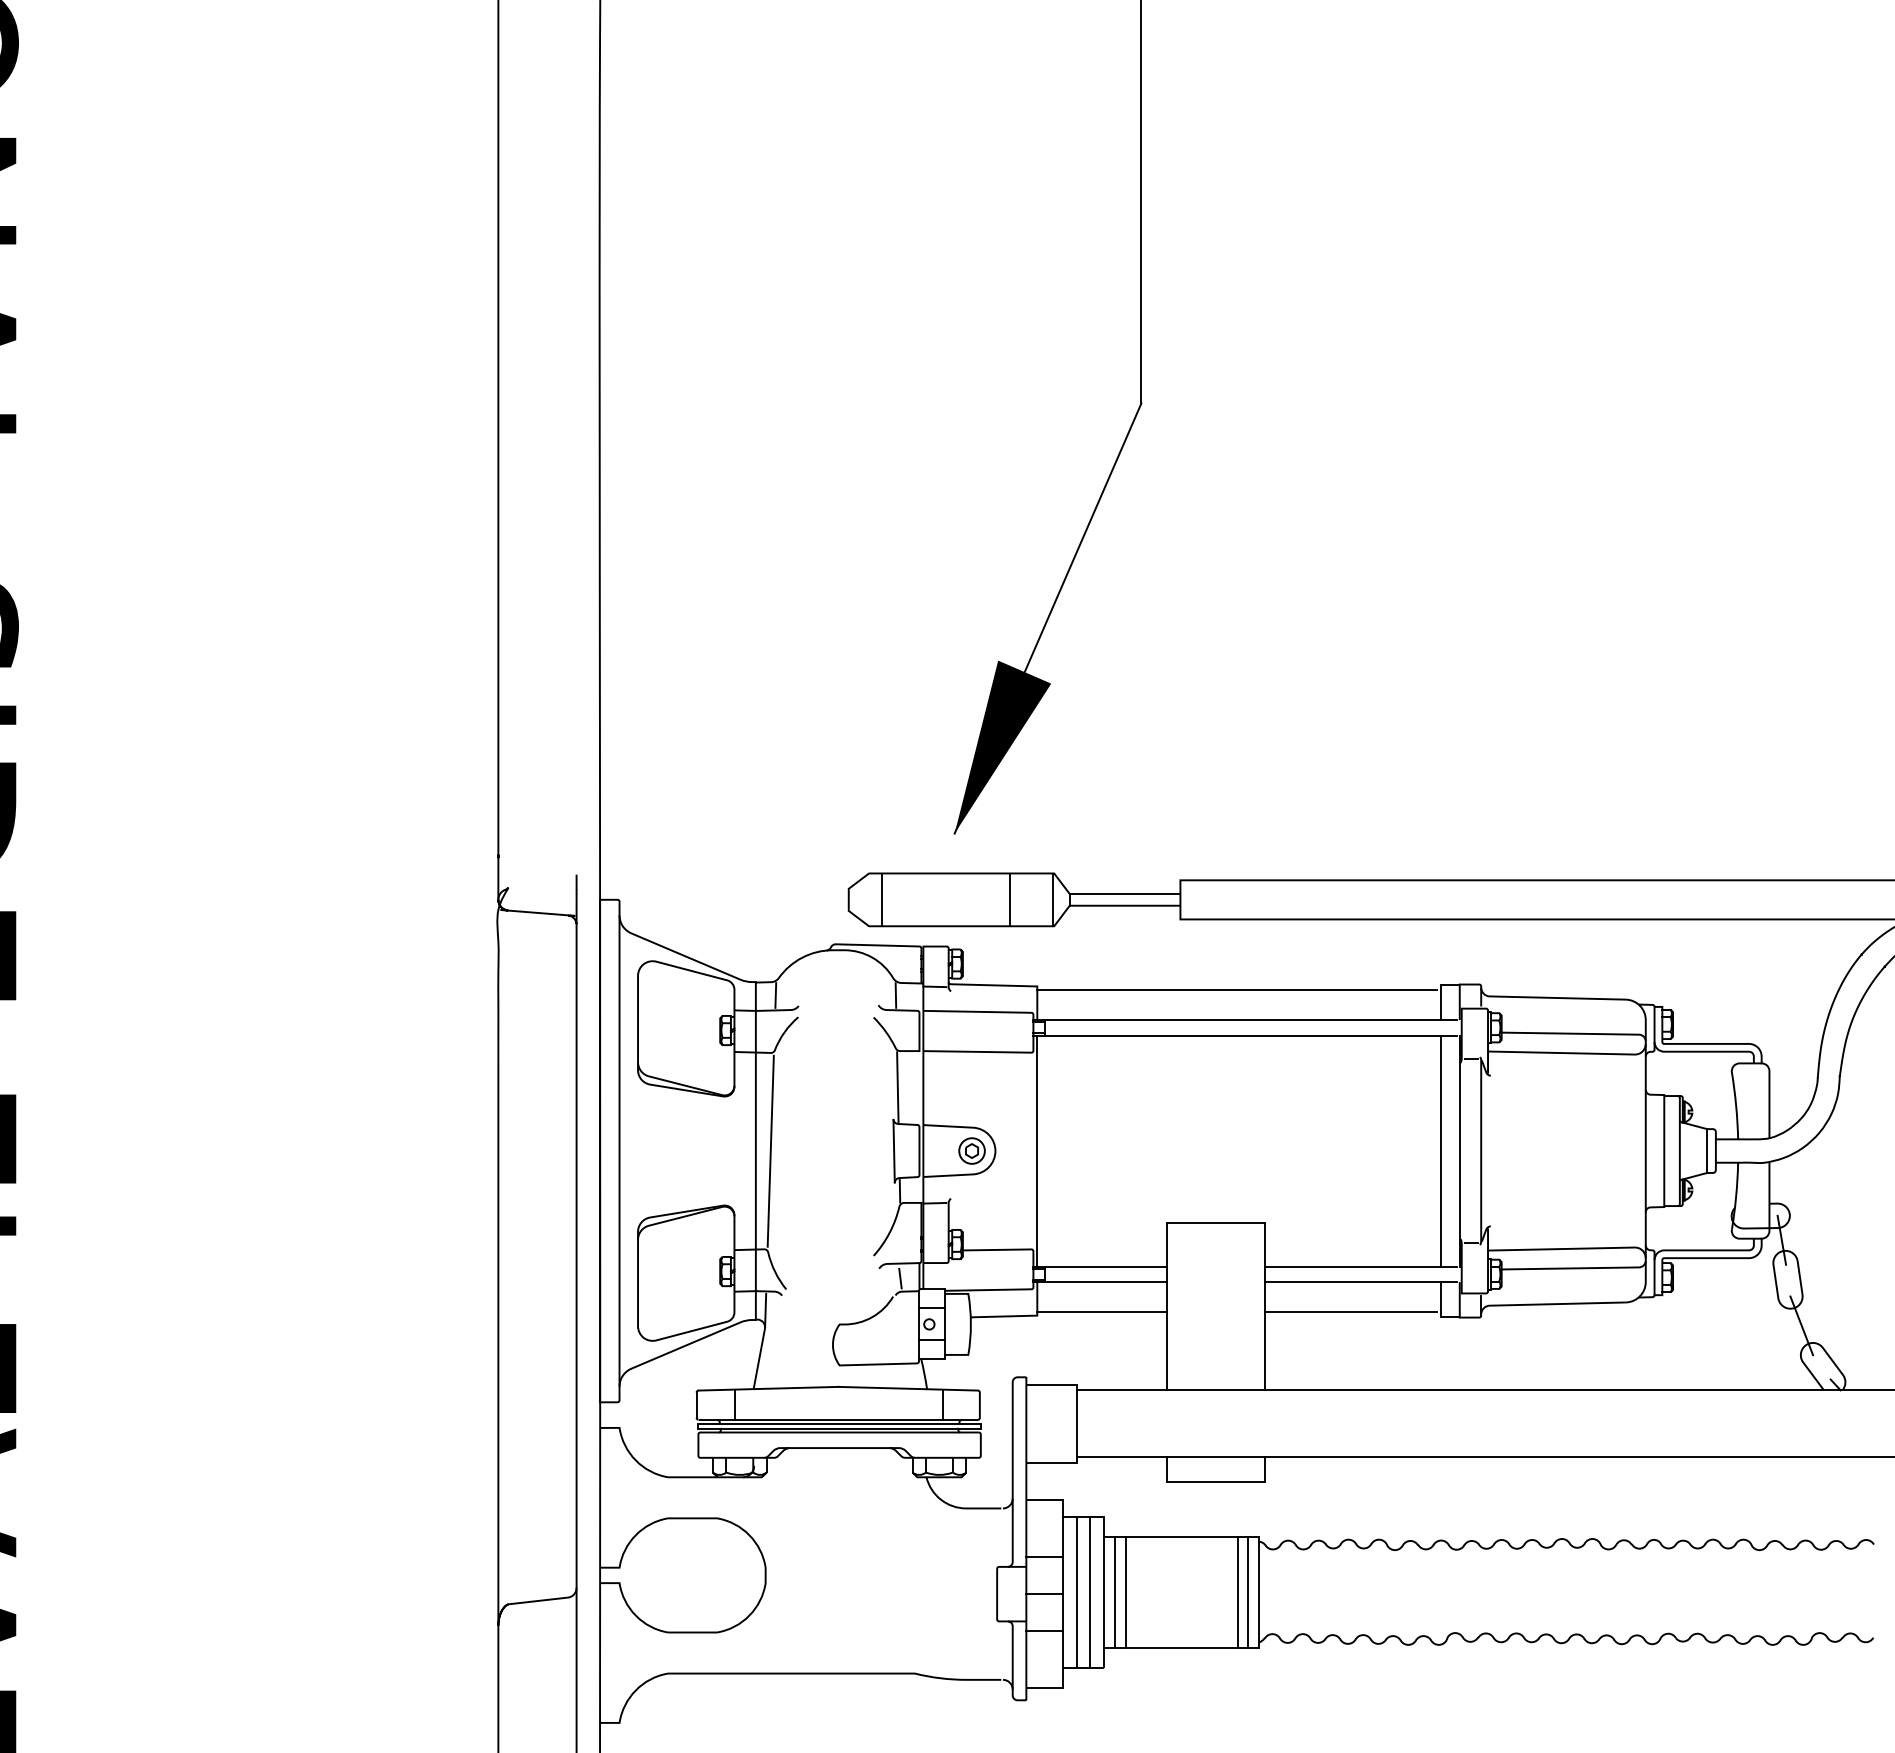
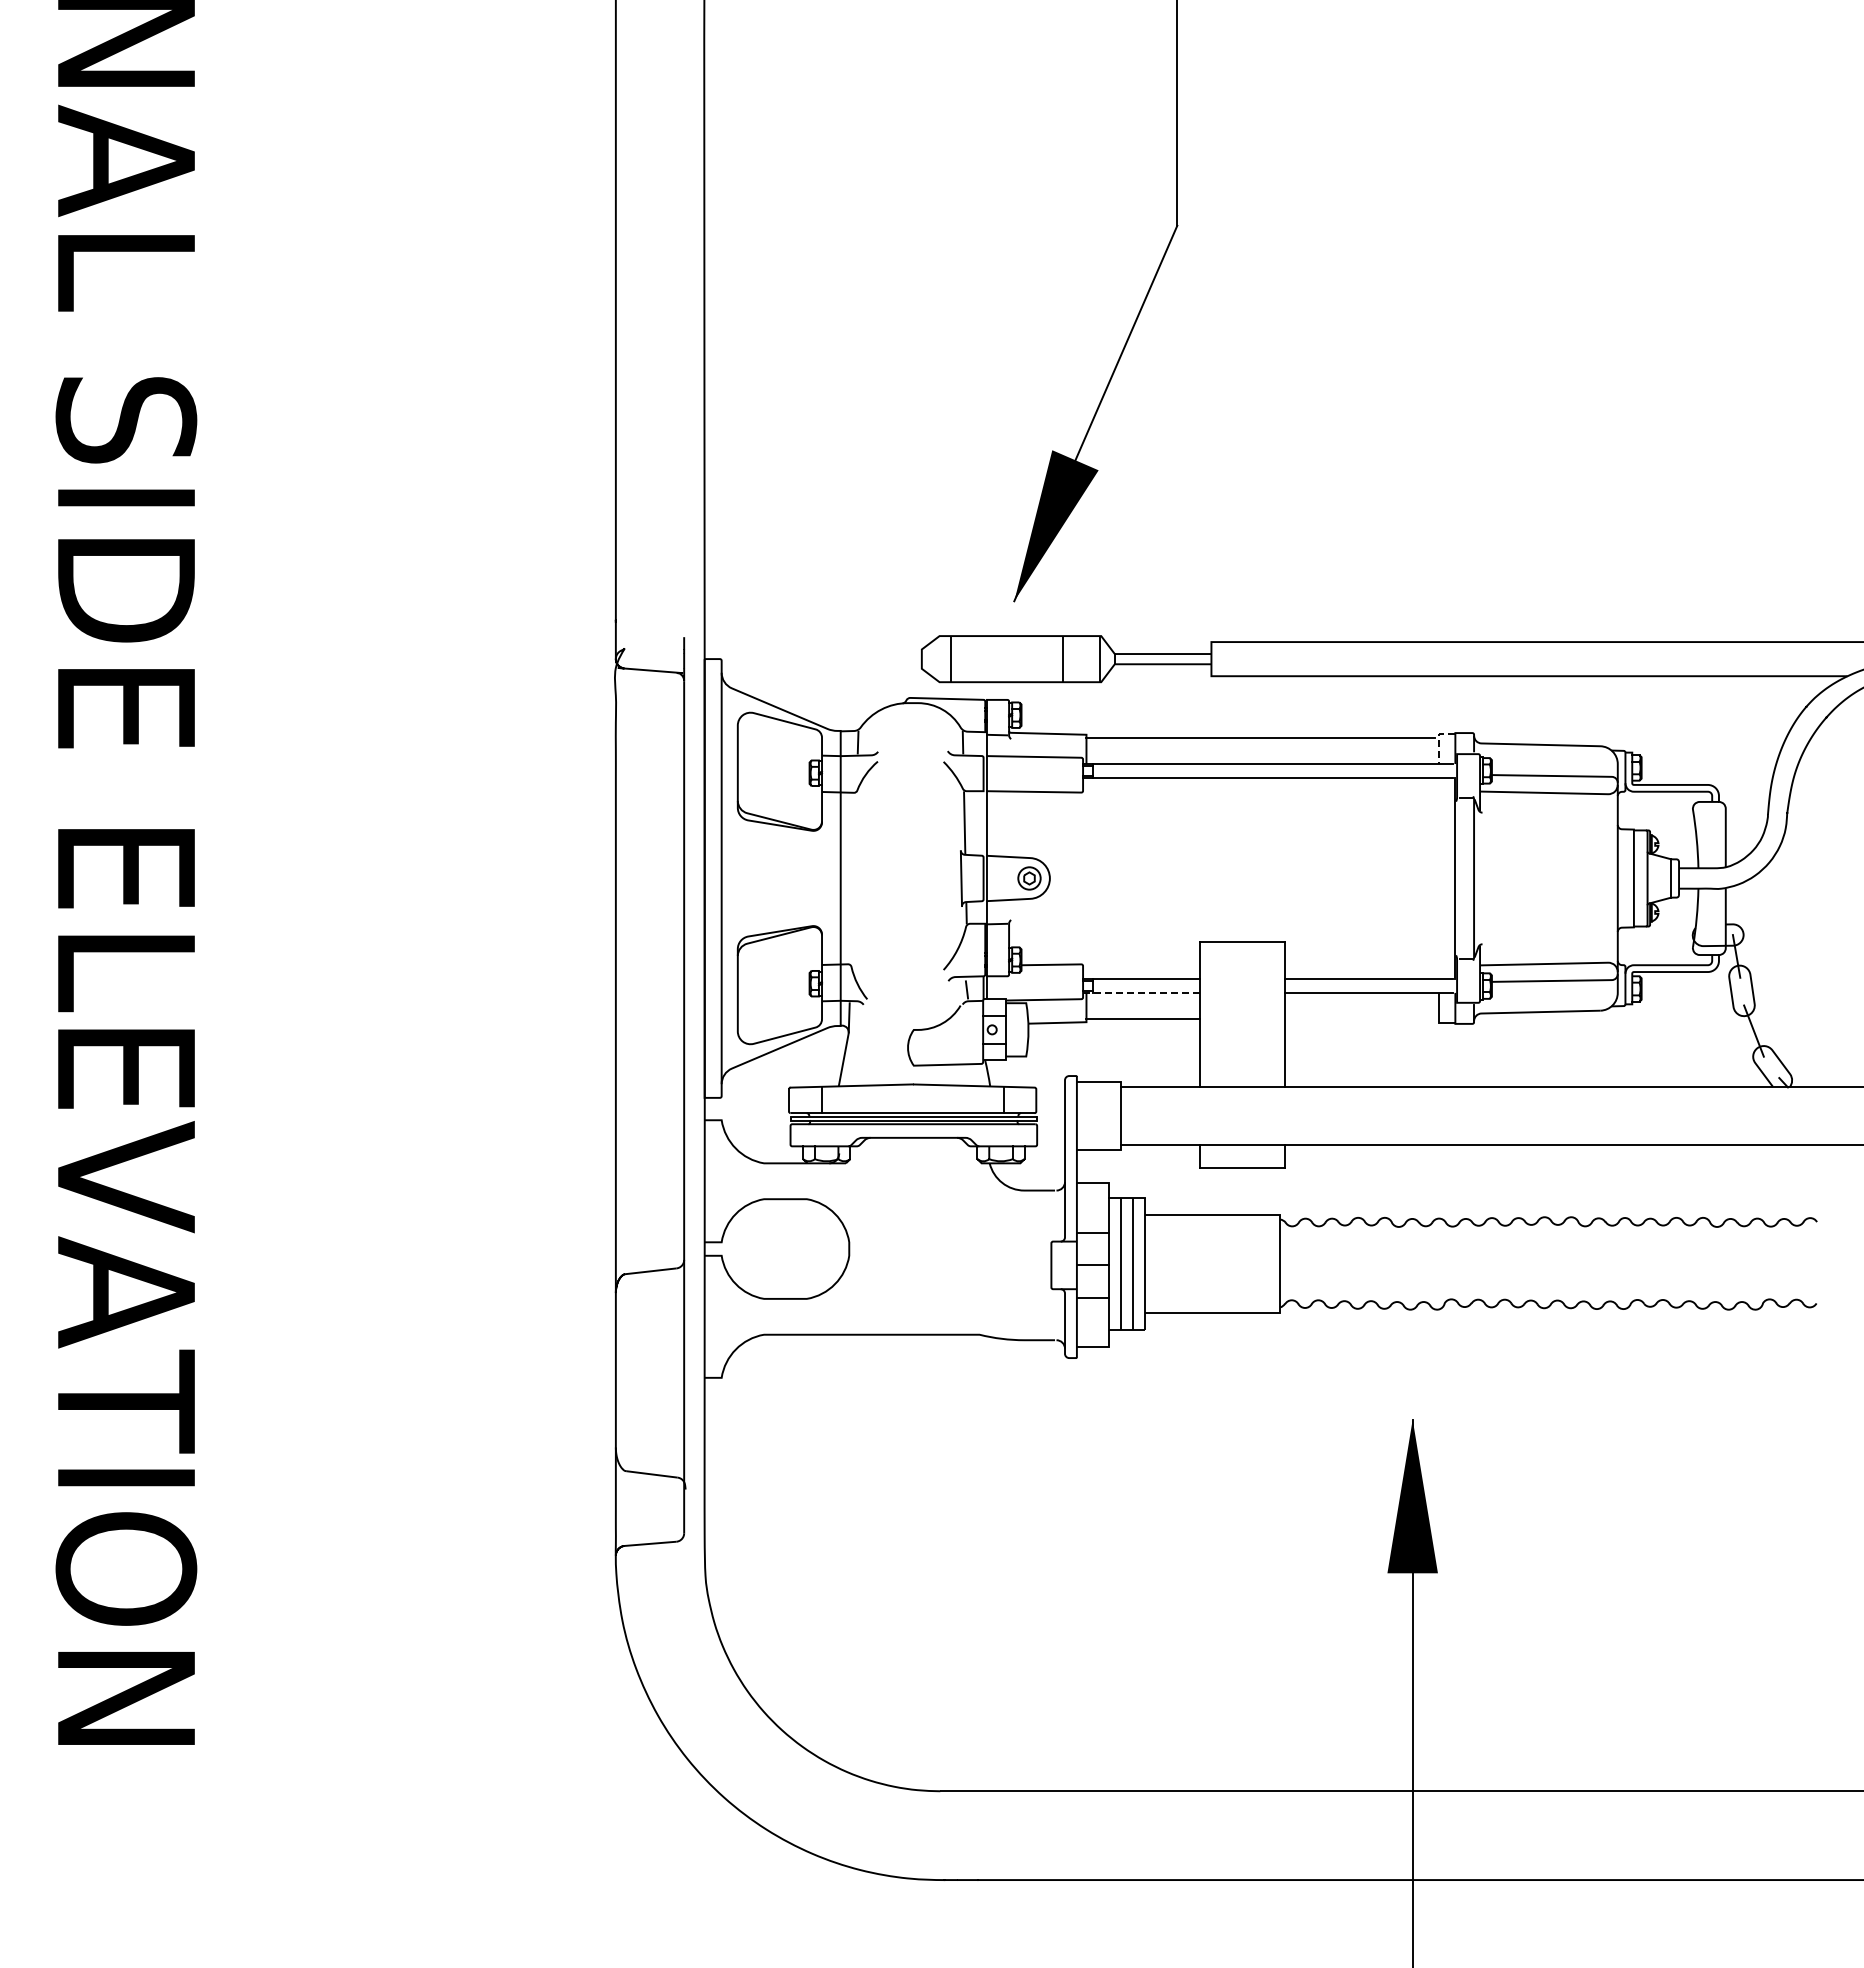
line: (1441, 993) -> (1439, 740), solid -> dashed
line: (770, 1151) -> (853, 878), removed
line: (1037, 1151) -> (1086, 878), removed
line: (1441, 1151) -> (1439, 878), removed
line: (1100, 1281) -> (1141, 992), solid -> dashed
line: (1349, 1311) -> (1359, 1018), removed
line: (1115, 1591) -> (1154, 1263), removed
line: (1125, 1591) -> (1163, 1263), removed
line: (1237, 1591) -> (1261, 1263), removed
line: (1248, 1591) -> (1270, 1263), removed

